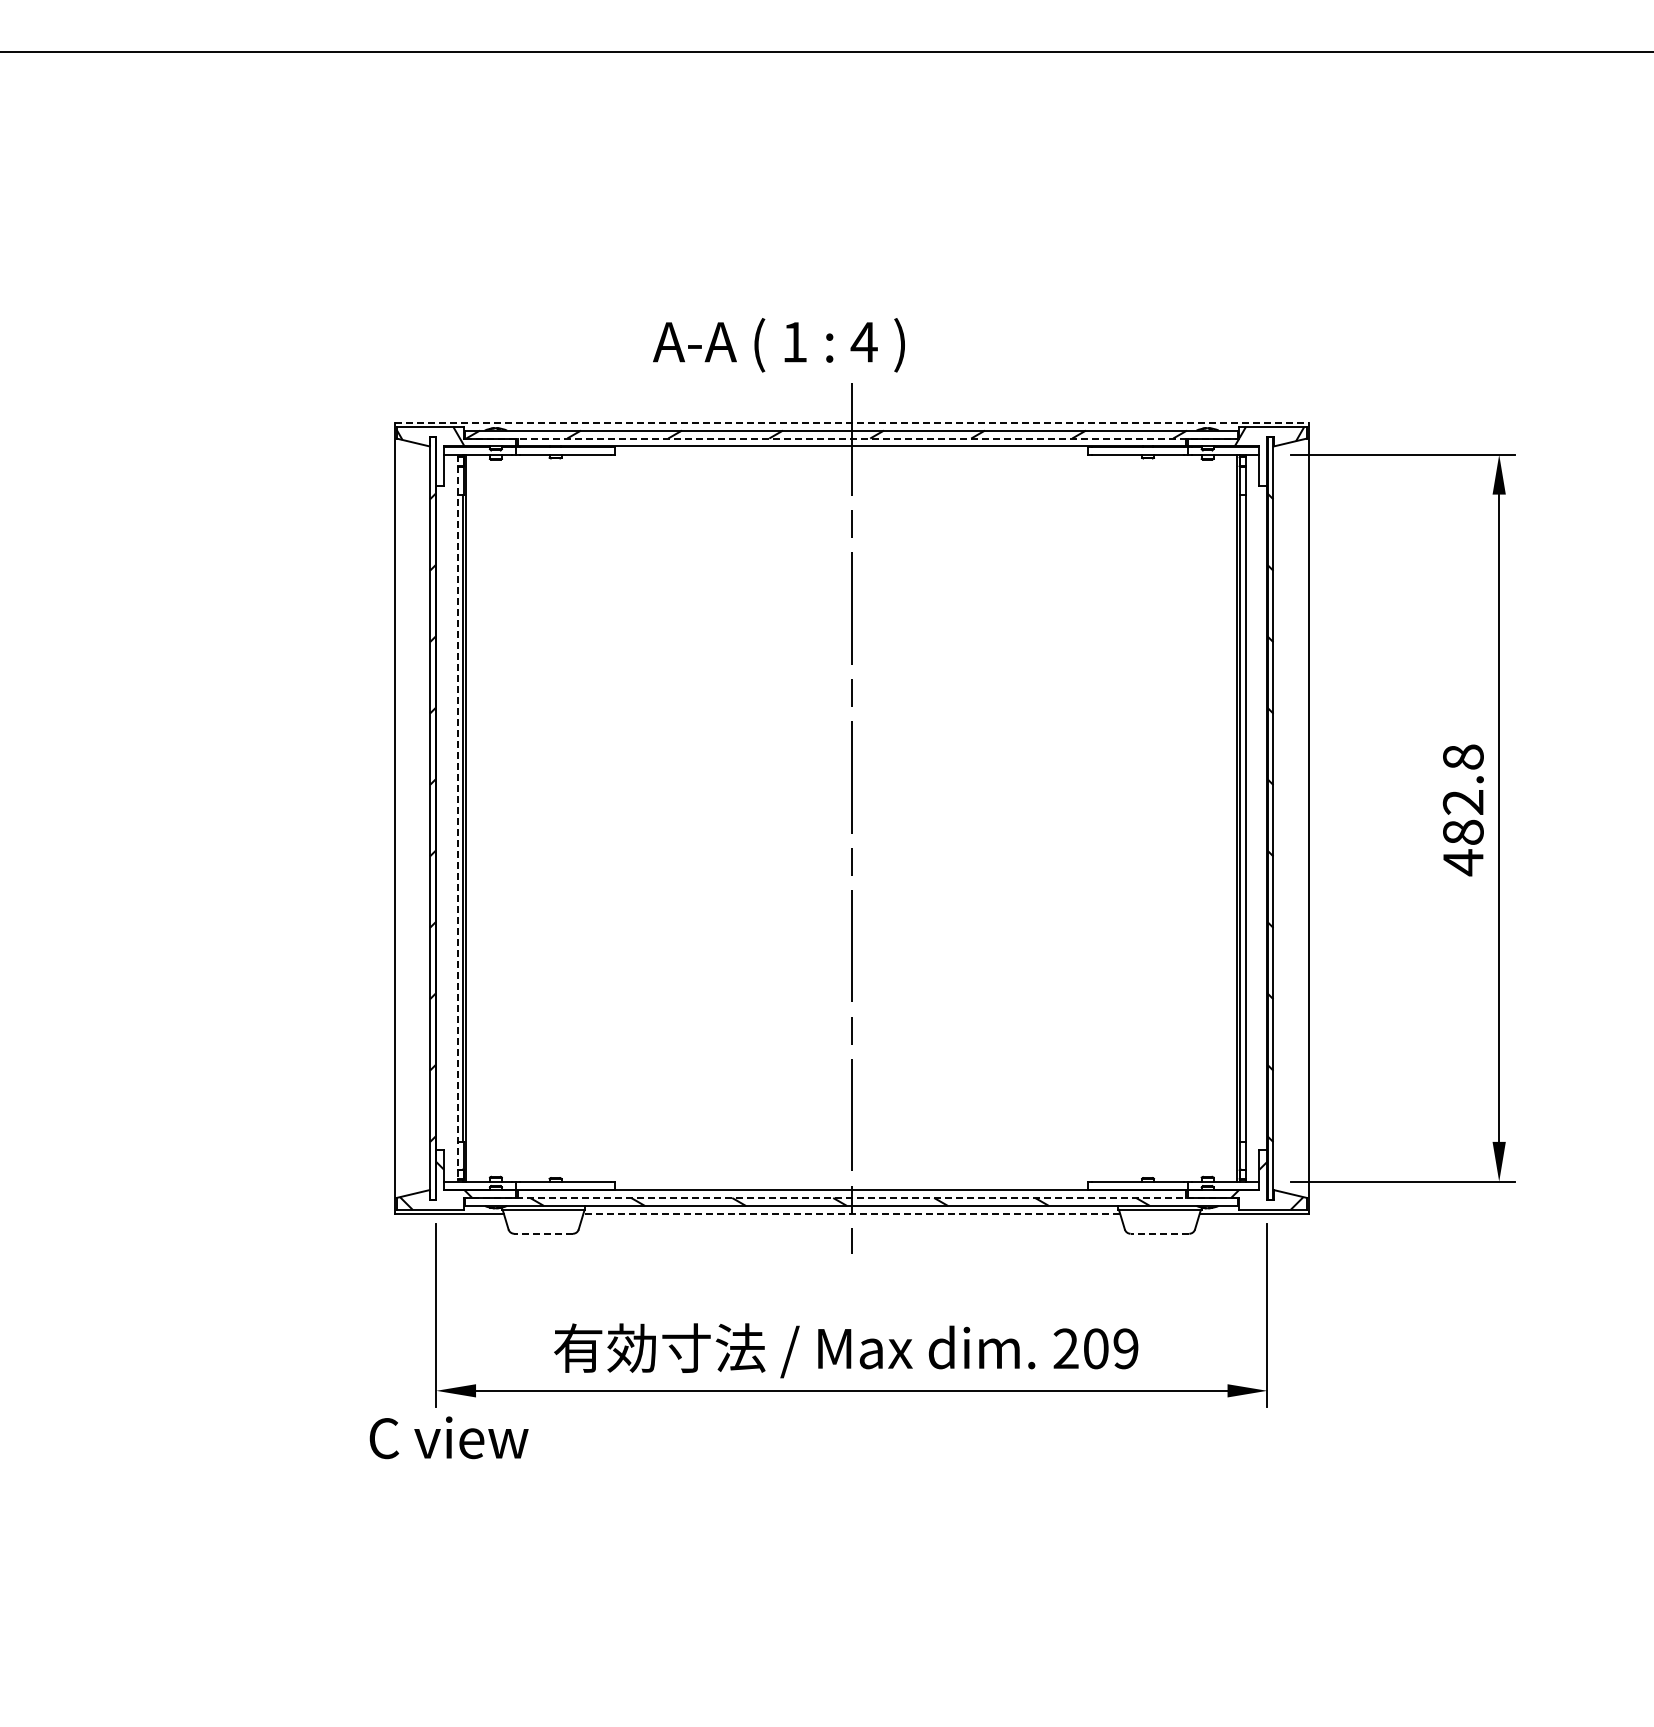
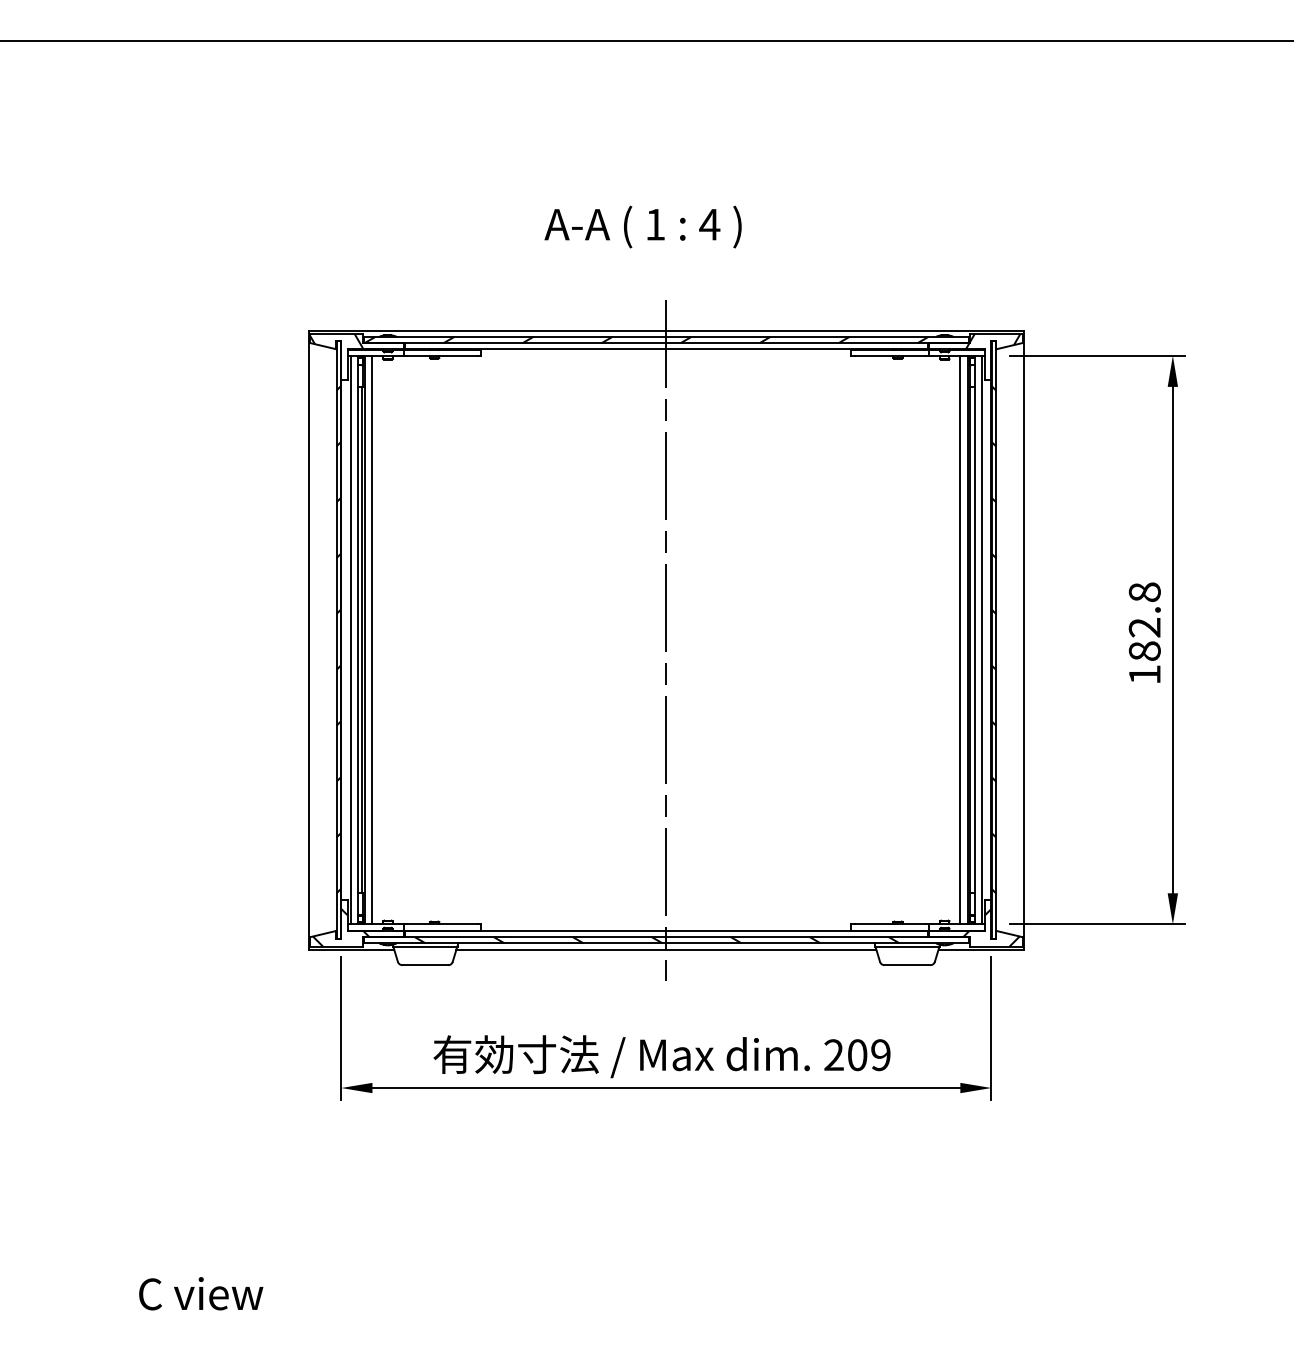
text: (778, 345) -> (642, 227), moved
line: (852, 422) -> (666, 330), dashed -> solid
line: (851, 438) -> (666, 343), dashed -> solid
line: (448, 817) -> (350, 639), added
line: (476, 817) -> (372, 639), added
line: (1227, 817) -> (960, 639), added
line: (1255, 817) -> (982, 639), added
line: (457, 818) -> (357, 640), dashed -> solid
text: (1463, 862) -> (1144, 674), 482.8 -> 182.8
line: (851, 1197) -> (666, 936), dashed -> solid
line: (851, 1213) -> (666, 949), dashed -> solid
line: (543, 1233) -> (425, 964), dashed -> solid
line: (1159, 1233) -> (907, 964), dashed -> solid
text: (448, 1437) -> (200, 1293), moved

